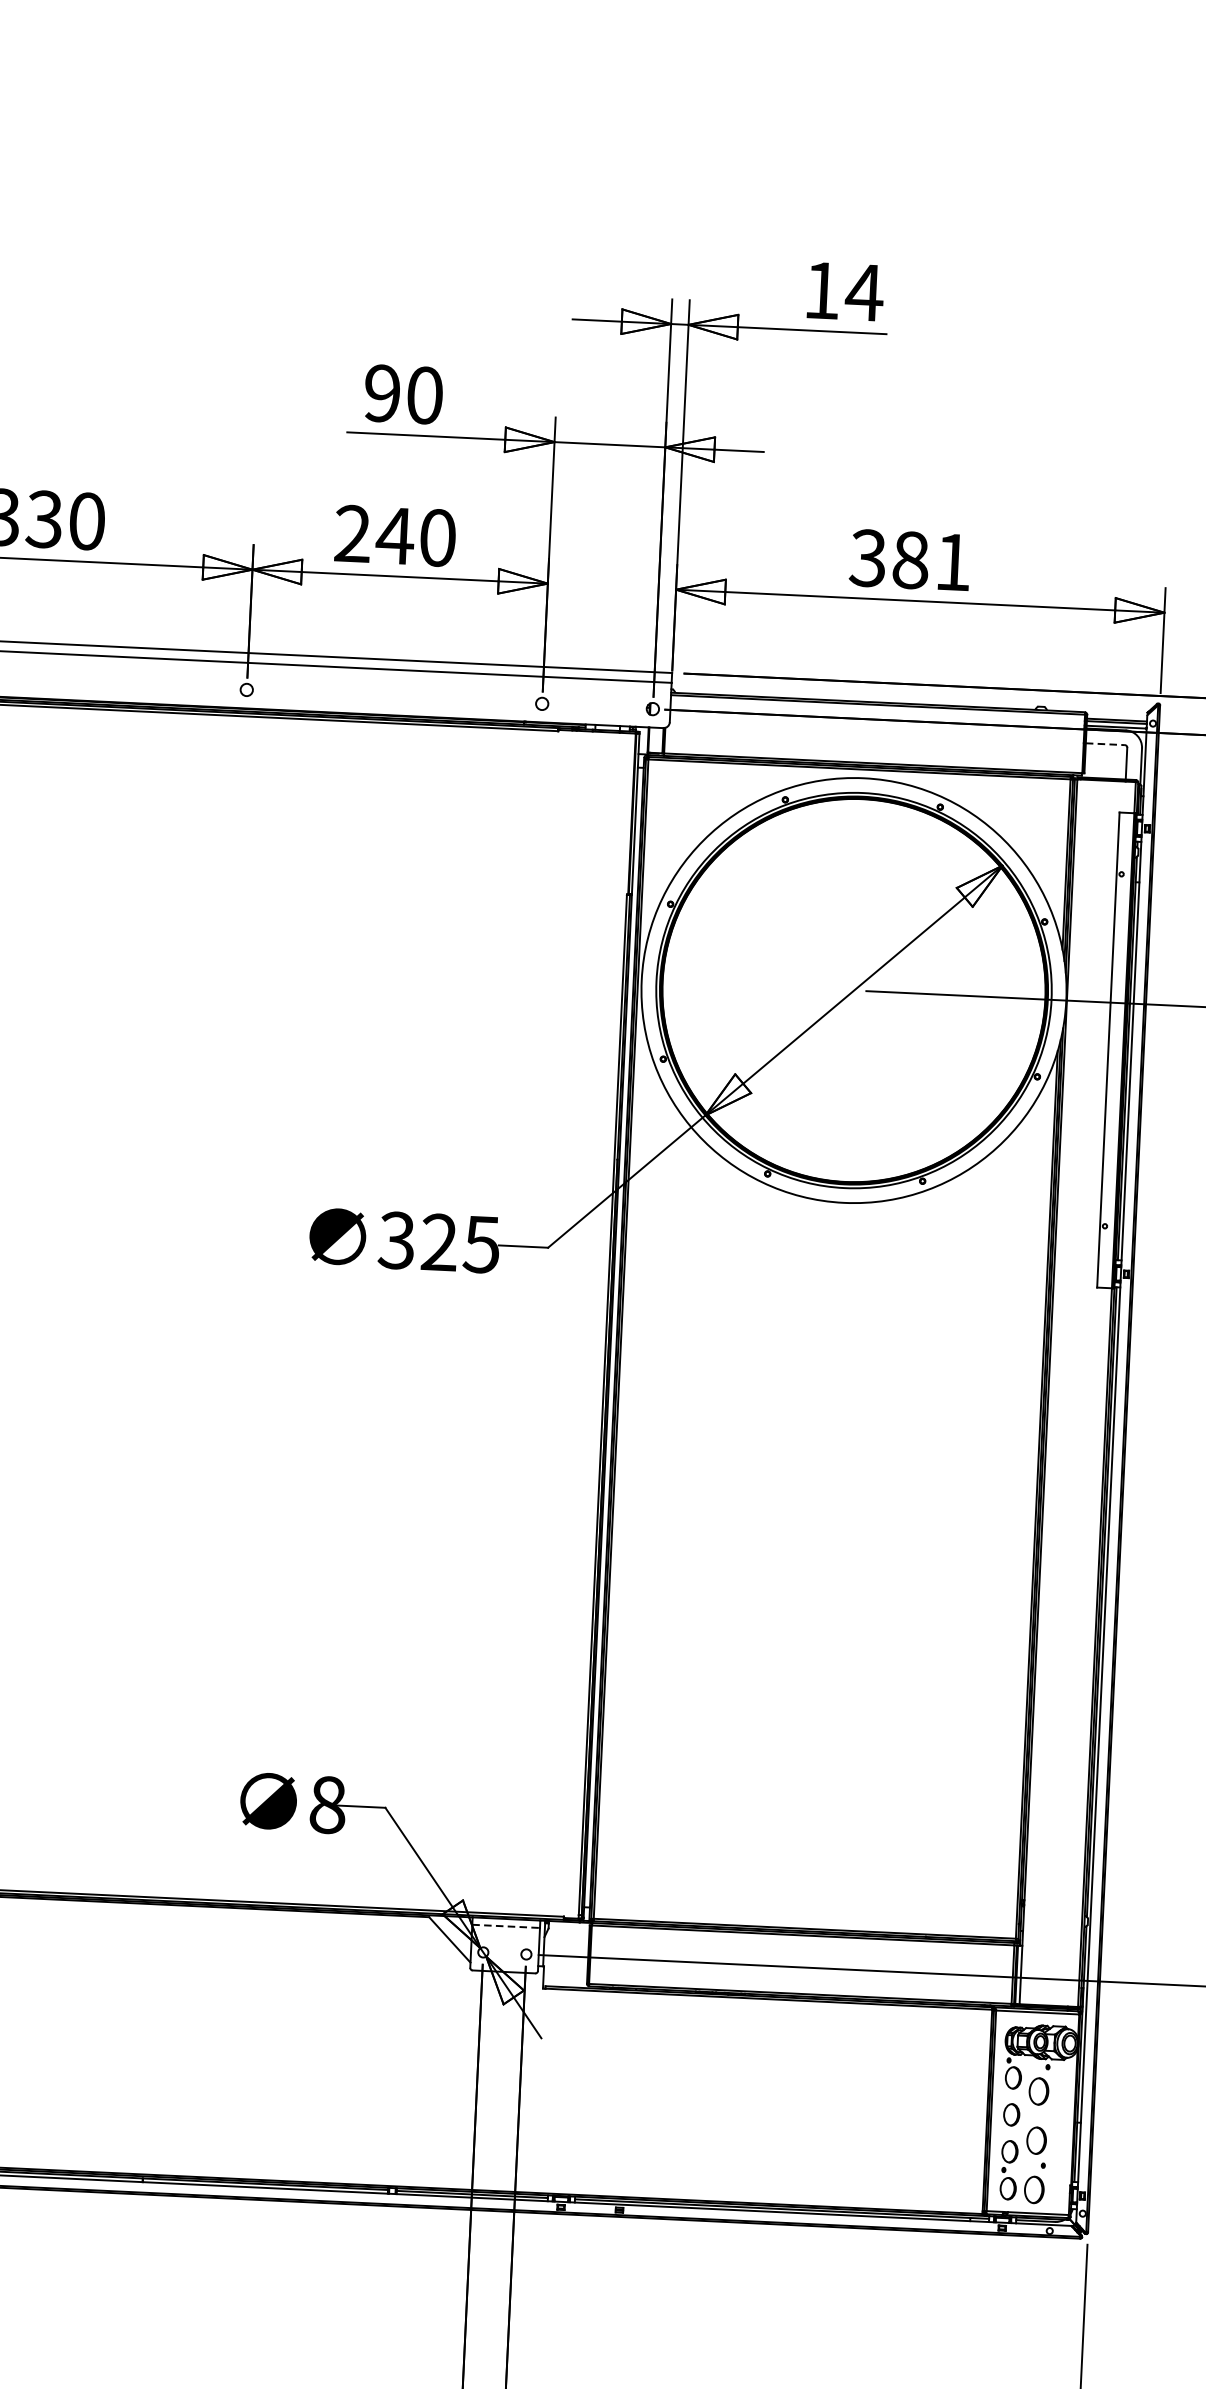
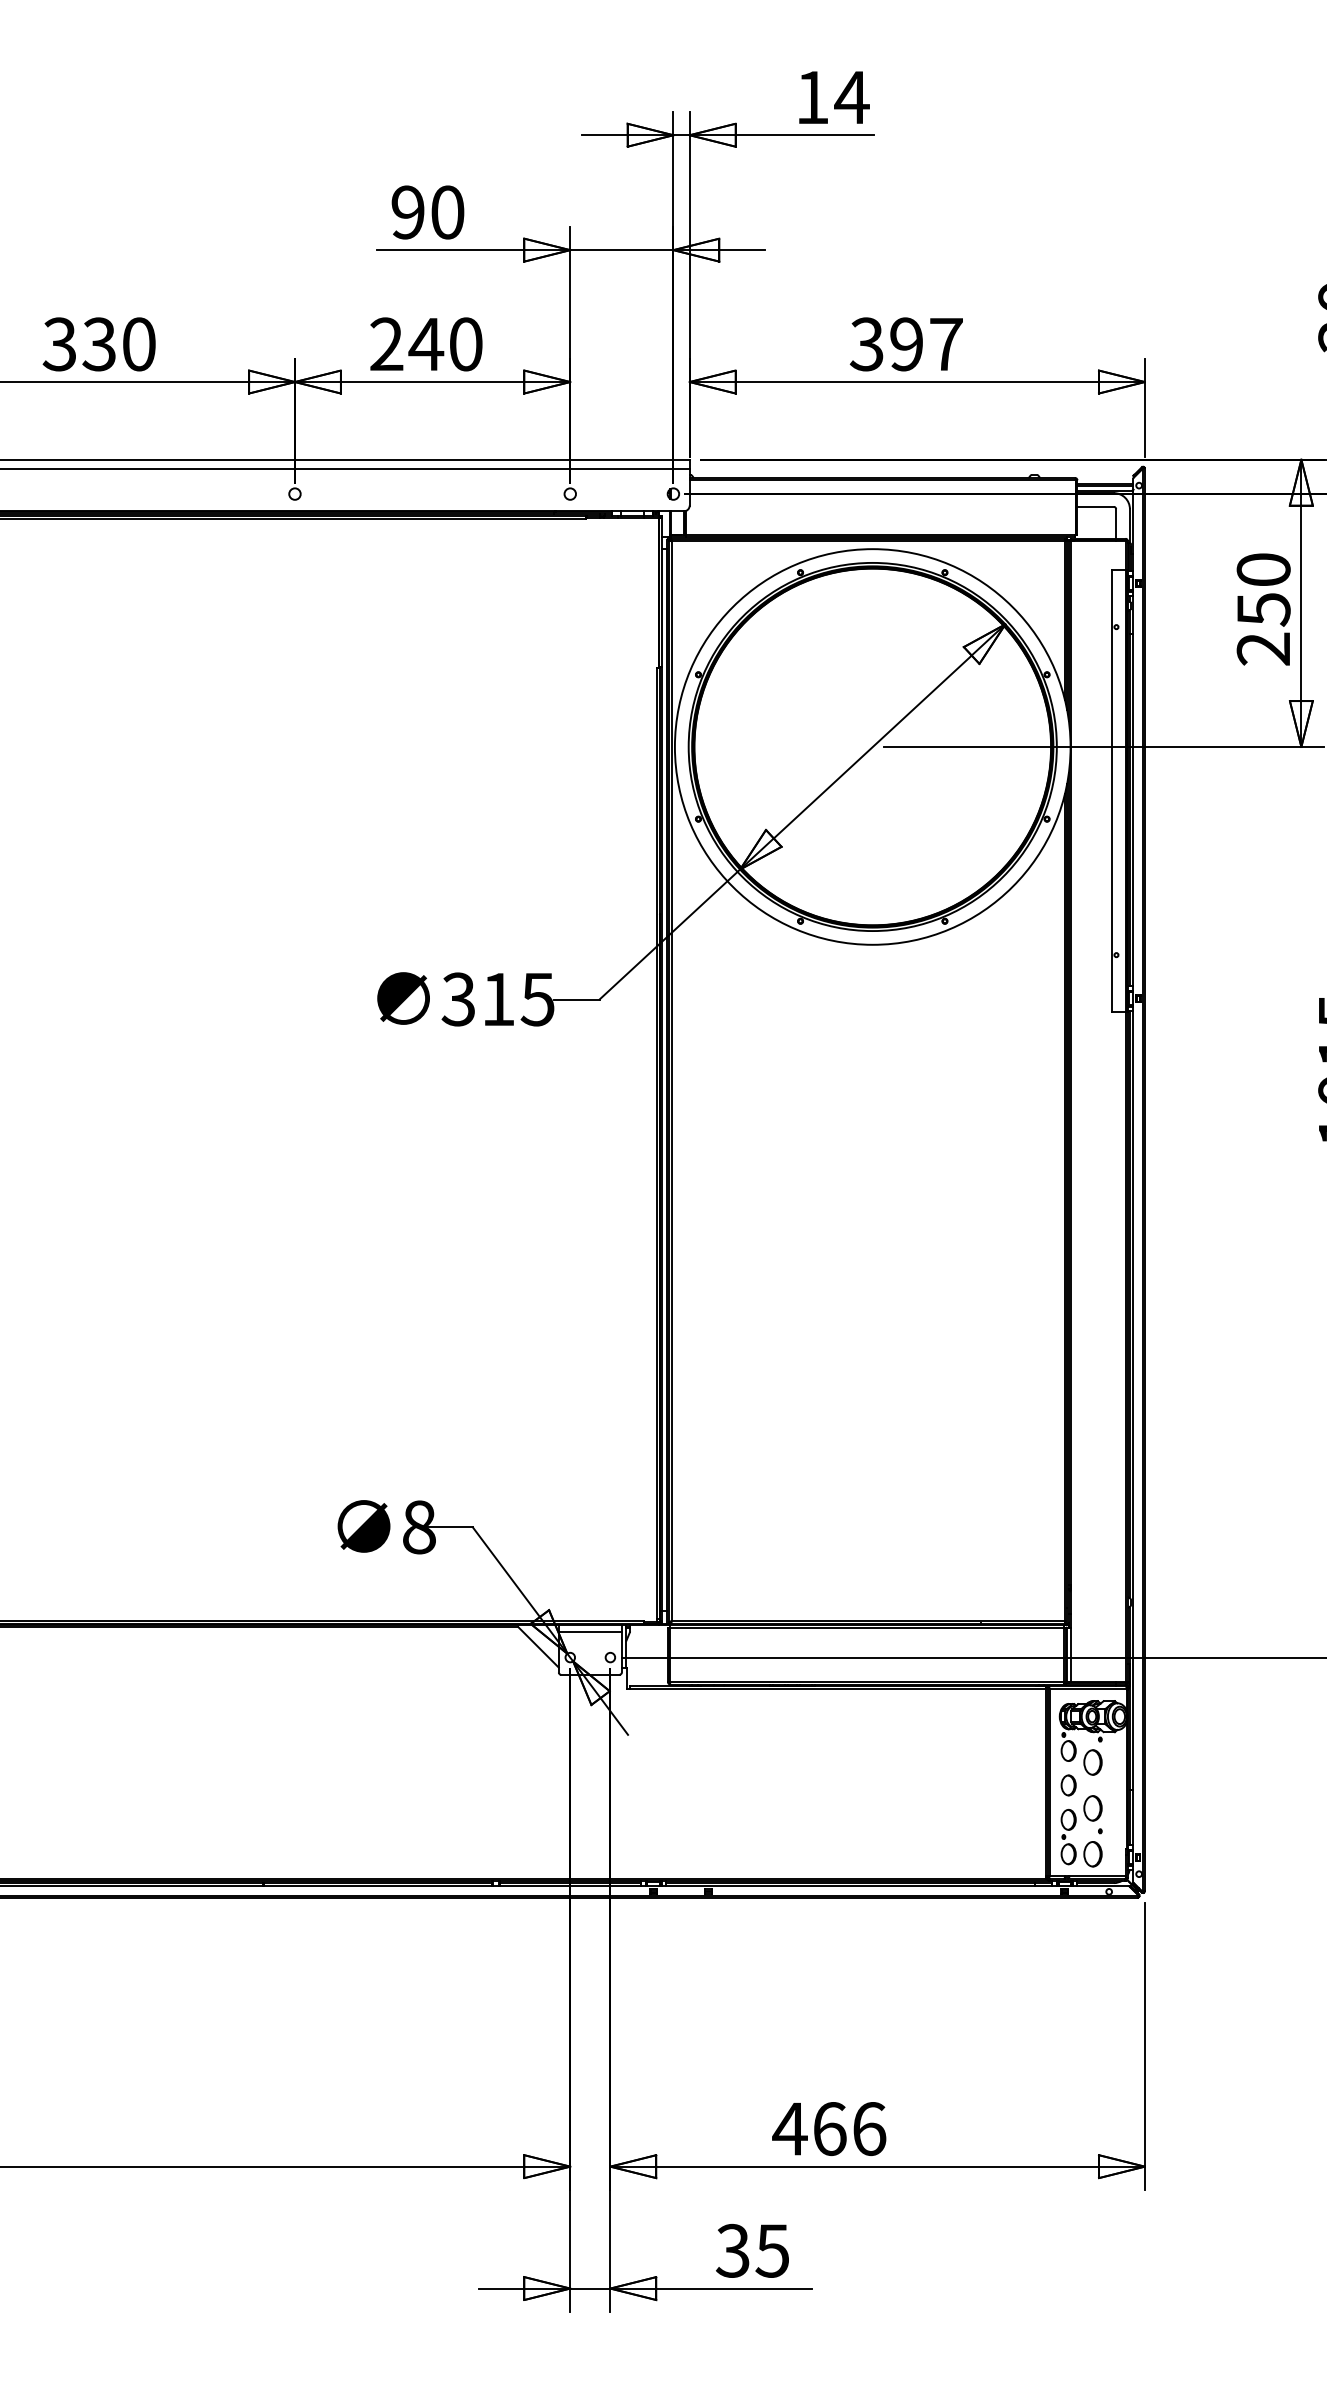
text: (932, 561) -> (926, 344), 381 -> 397
line: (1106, 743) -> (1096, 506), dashed -> solid
text: (439, 1241) -> (498, 998), 325 -> 315
line: (506, 1926) -> (590, 1632), dashed -> solid

